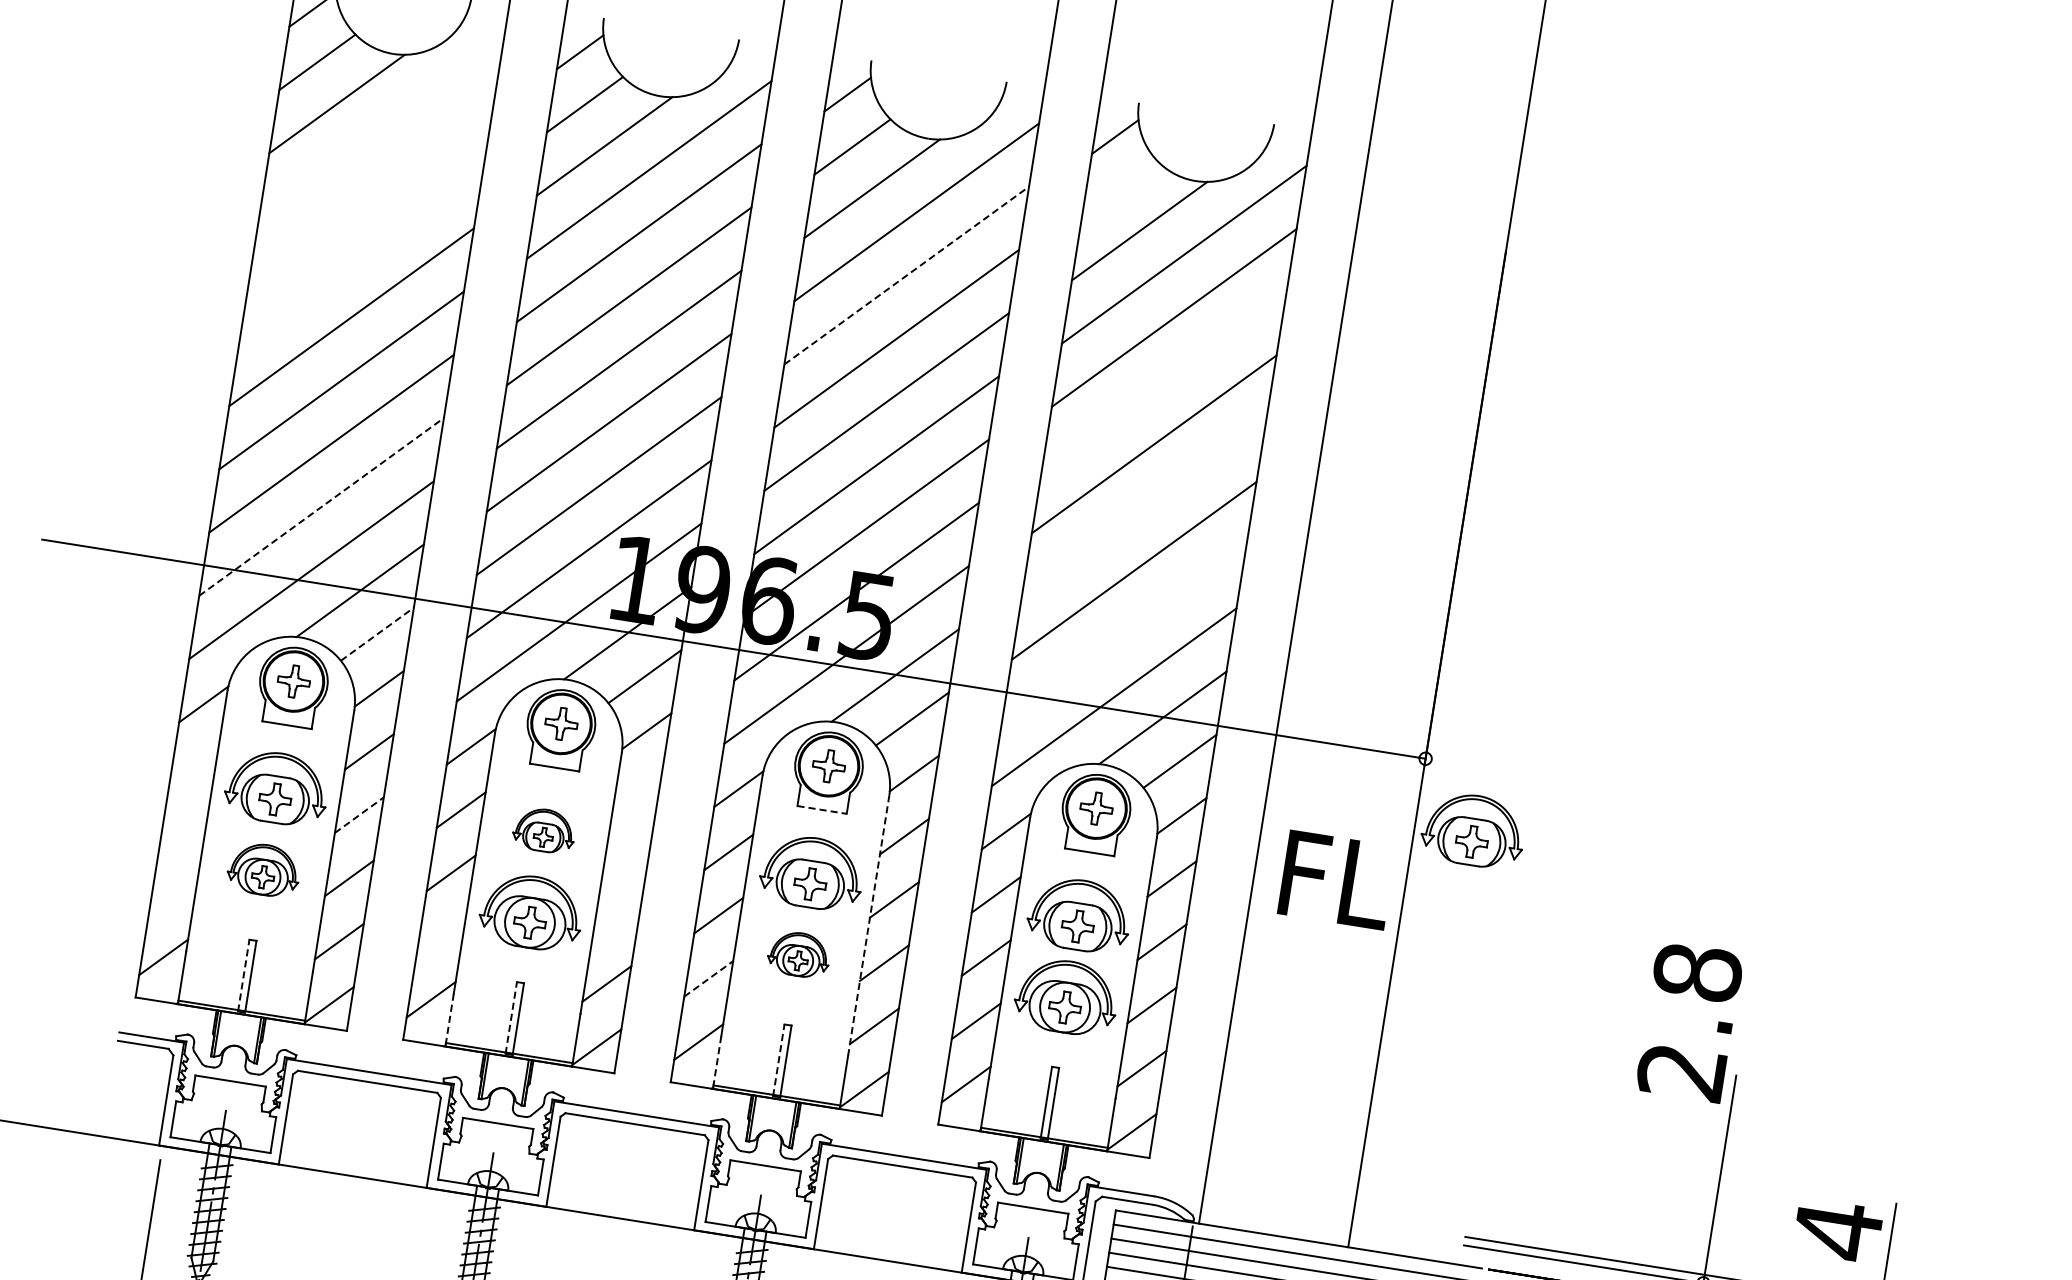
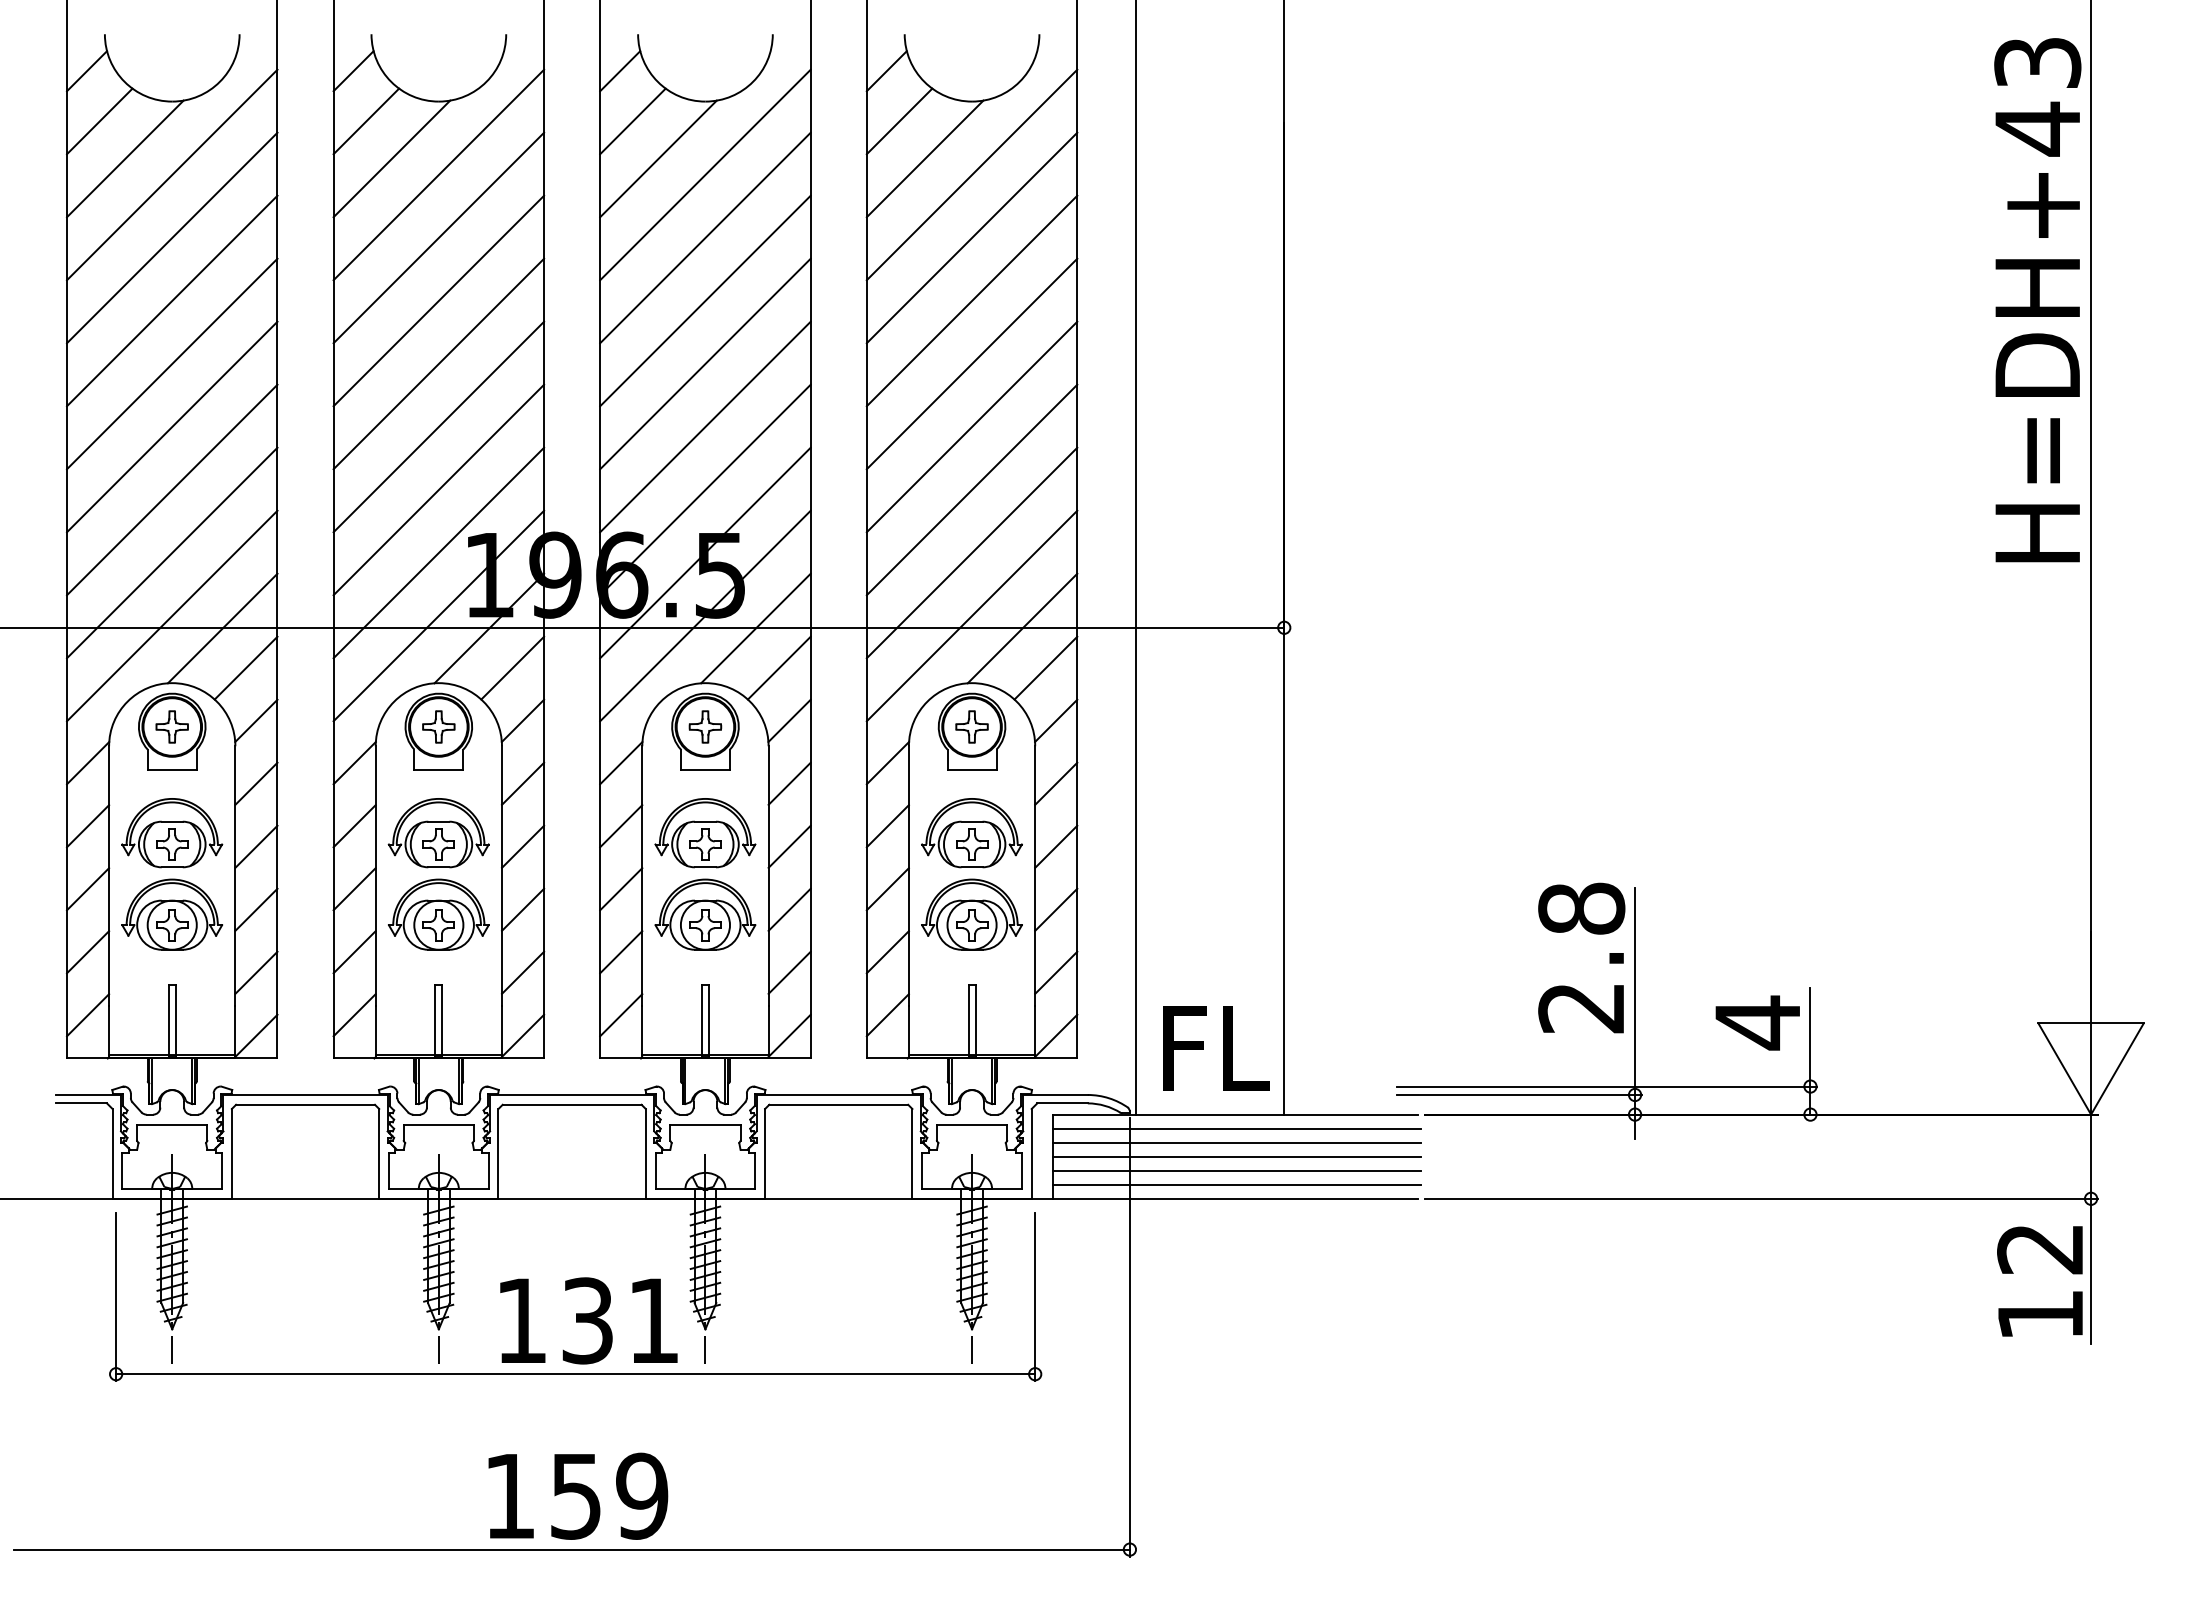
line: (382, 127) -> (172, 174), added
line: (1119, 189) -> (899, 121), added
line: (371, 190) -> (172, 237), added
line: (361, 253) -> (172, 300), added
line: (906, 275) -> (705, 237), dashed -> solid
line: (1163, 380) -> (971, 300), added
line: (321, 507) -> (172, 553), dashed -> solid
line: (1143, 507) -> (971, 426), added
line: (377, 633) -> (246, 667), dashed -> solid
line: (1123, 633) -> (971, 552), added
line: (194, 768) -> (88, 826), added
line: (637, 794) -> (523, 783), added
line: (822, 809) -> (705, 770), dashed -> solid
line: (359, 814) -> (256, 846), dashed -> solid
part: (544, 830) -> (438, 833), size x1.67
part: (1473, 830) -> (1341, 690), removed
line: (184, 831) -> (88, 889), added
line: (627, 857) -> (523, 846), added
part: (264, 869) -> (172, 914), size x1.43
text: (1336, 880) -> (1216, 1048), moved
line: (174, 894) -> (88, 952), added
line: (617, 920) -> (523, 909), added
line: (868, 926) -> (768, 876), dashed -> solid
line: (440, 936) -> (354, 952), added
part: (799, 954) -> (705, 914), size x1.67
line: (243, 975) -> (168, 1020), dashed -> solid
line: (708, 979) -> (621, 952), dashed -> solid
line: (511, 1017) -> (435, 1020), dashed -> solid
line: (449, 1020) -> (375, 1032), dashed -> solid
text: (1689, 1021) -> (1581, 957), moved
line: (778, 1060) -> (701, 1020), dashed -> solid
line: (717, 1062) -> (642, 1032), dashed -> solid

